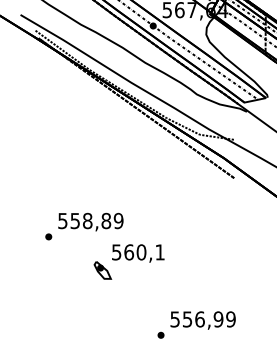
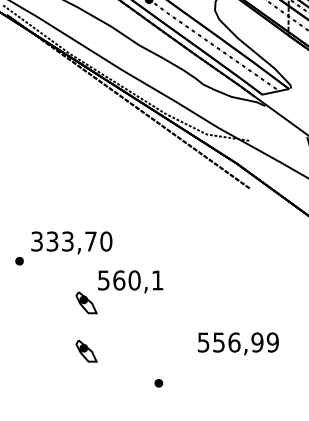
text: (90, 220) -> (71, 240), 558,89 -> 333,70
part: (102, 309) -> (86, 351), added
text: (202, 320) -> (237, 343), moved

